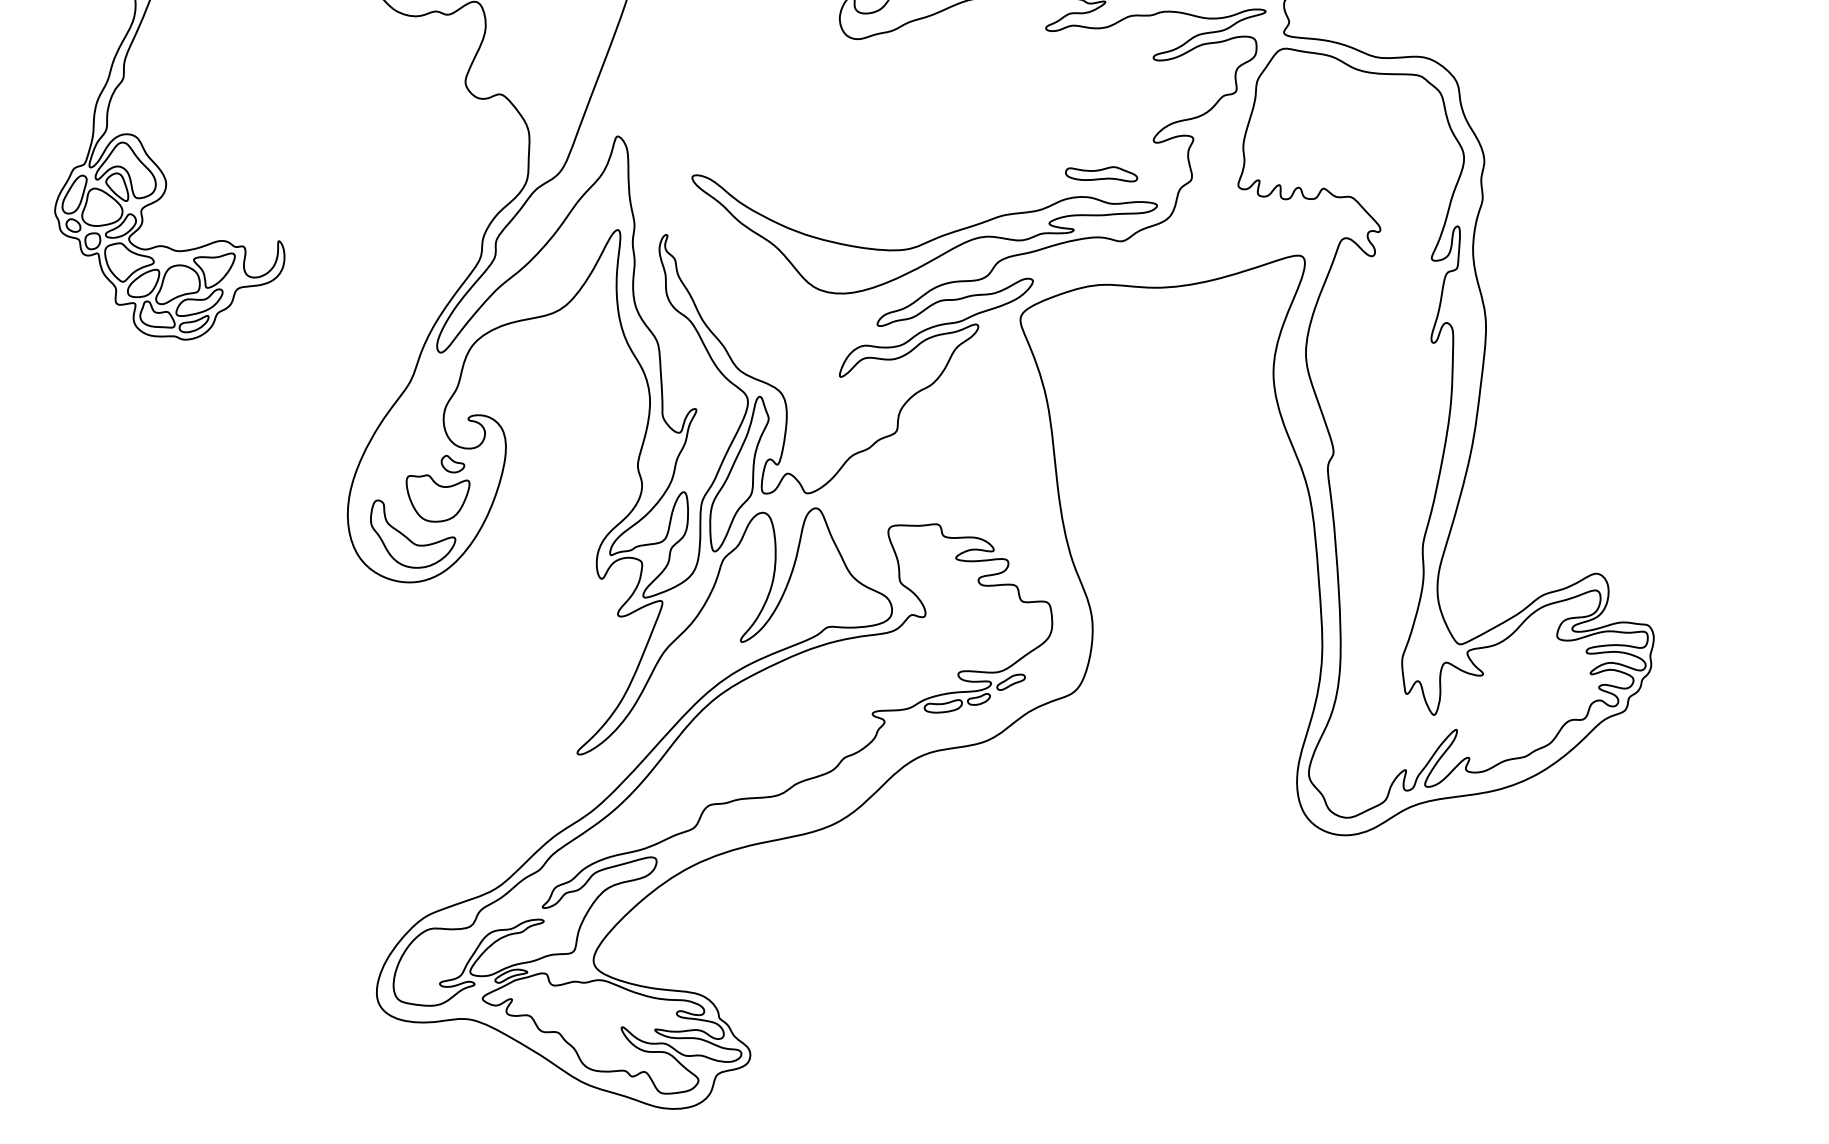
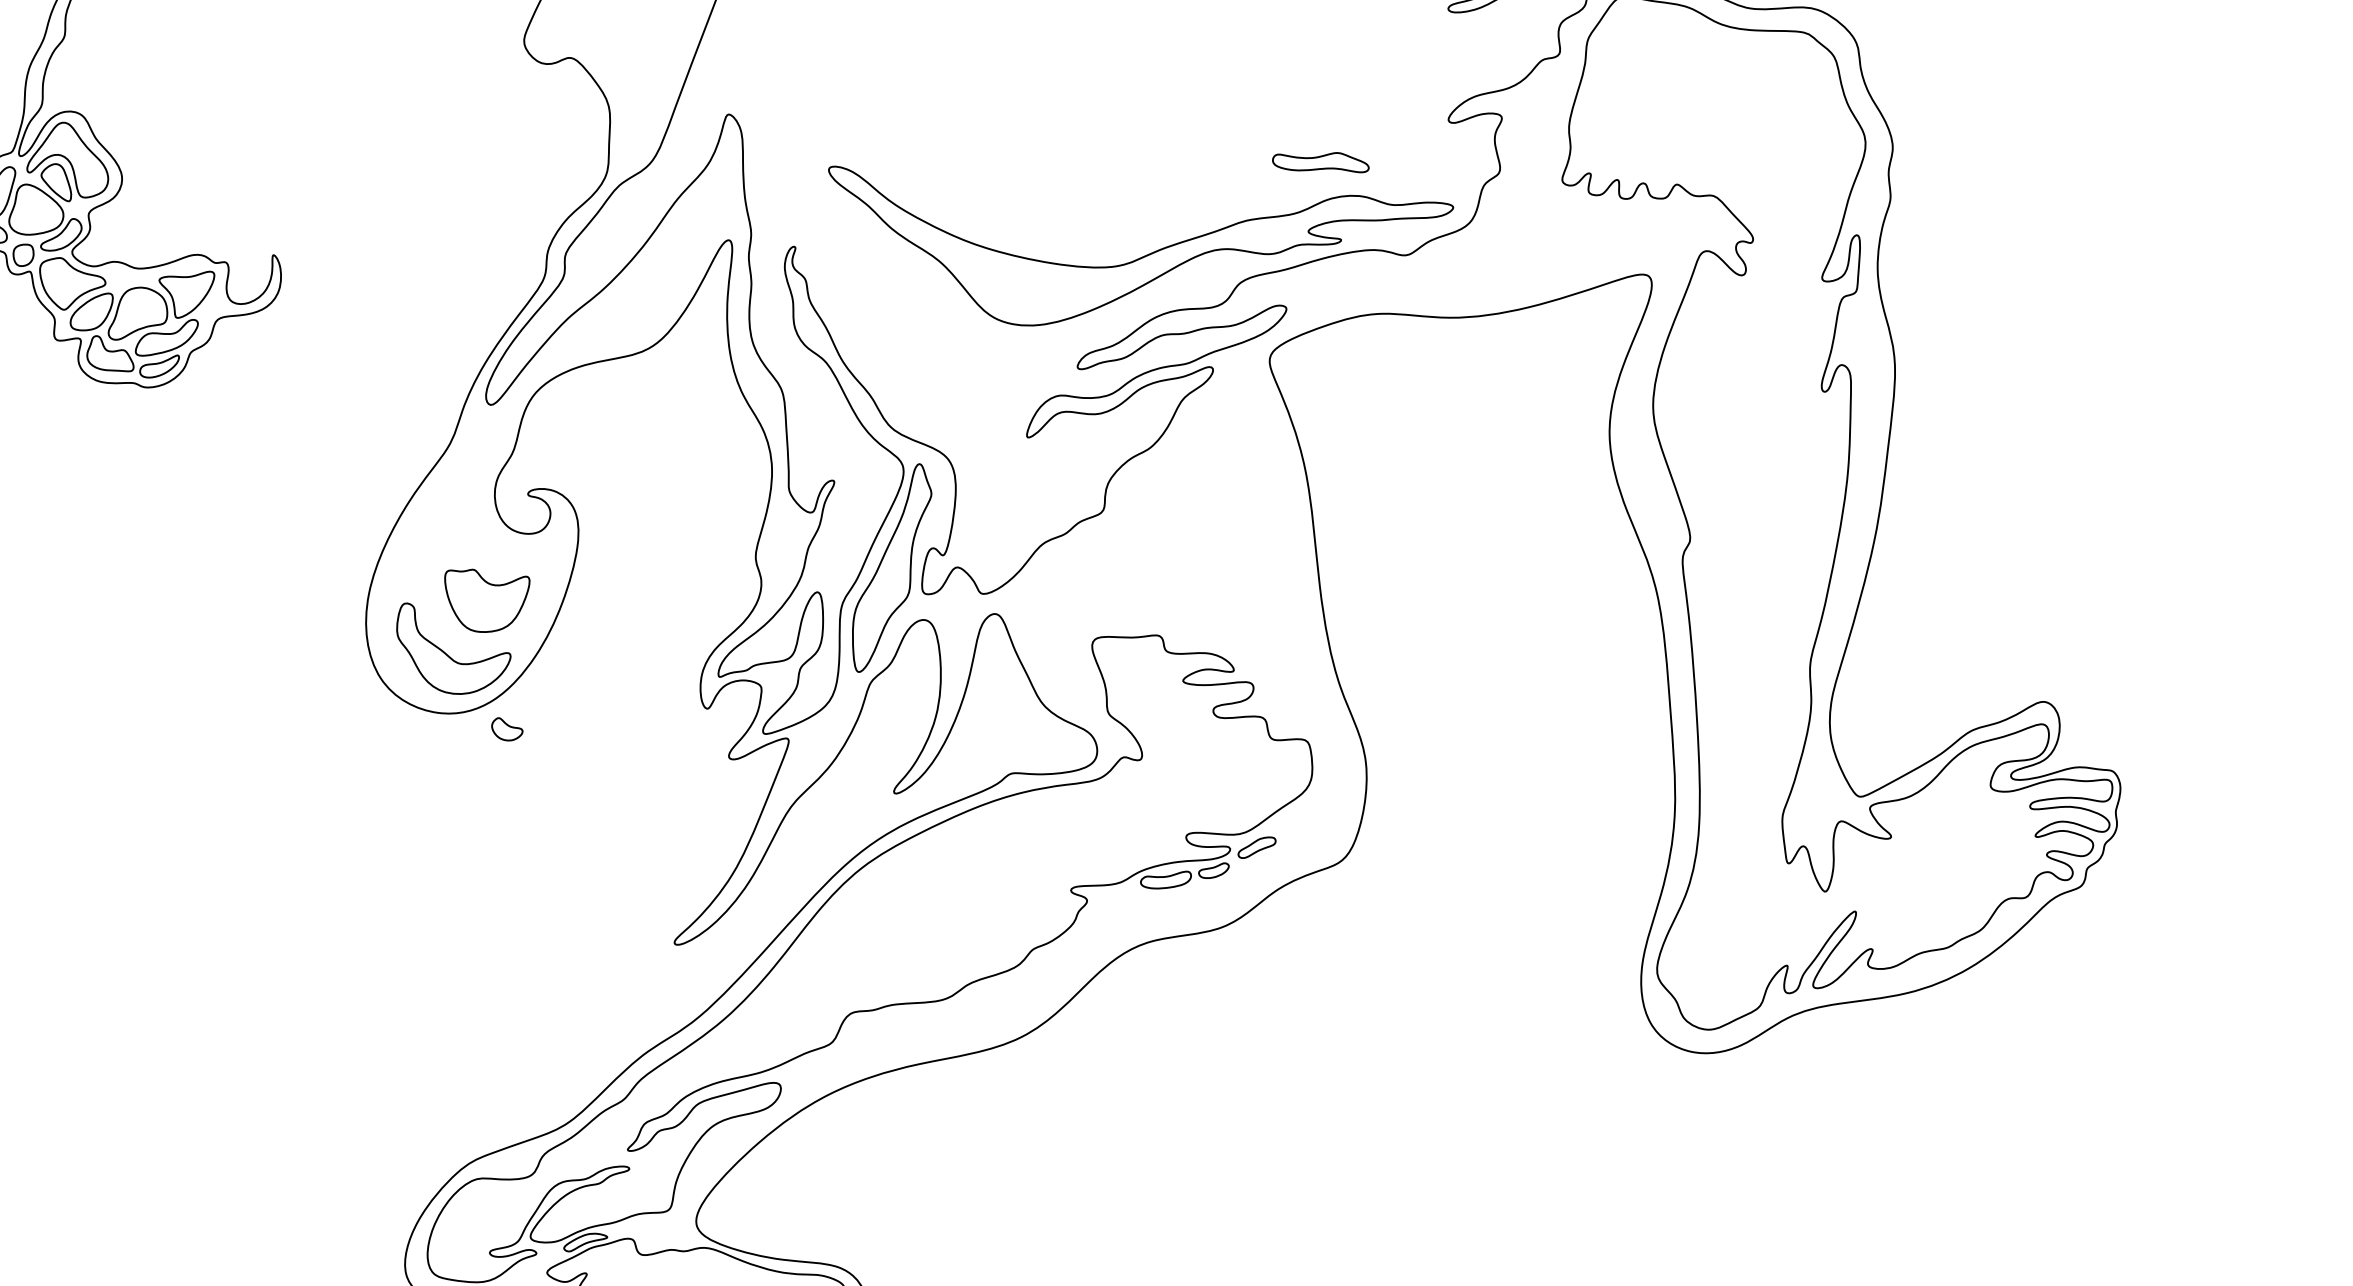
part: (1101, 174) -> (1320, 162), moved
part: (452, 464) -> (506, 729), moved

